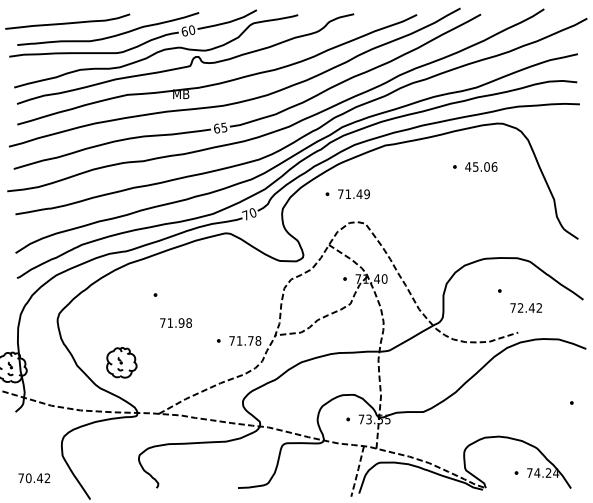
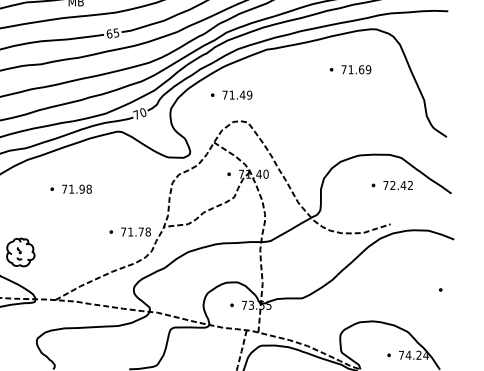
text: (481, 166) -> (356, 69), 45.06 -> 71.69
text: (525, 307) -> (397, 184), moved
text: (175, 322) -> (76, 188), moved

